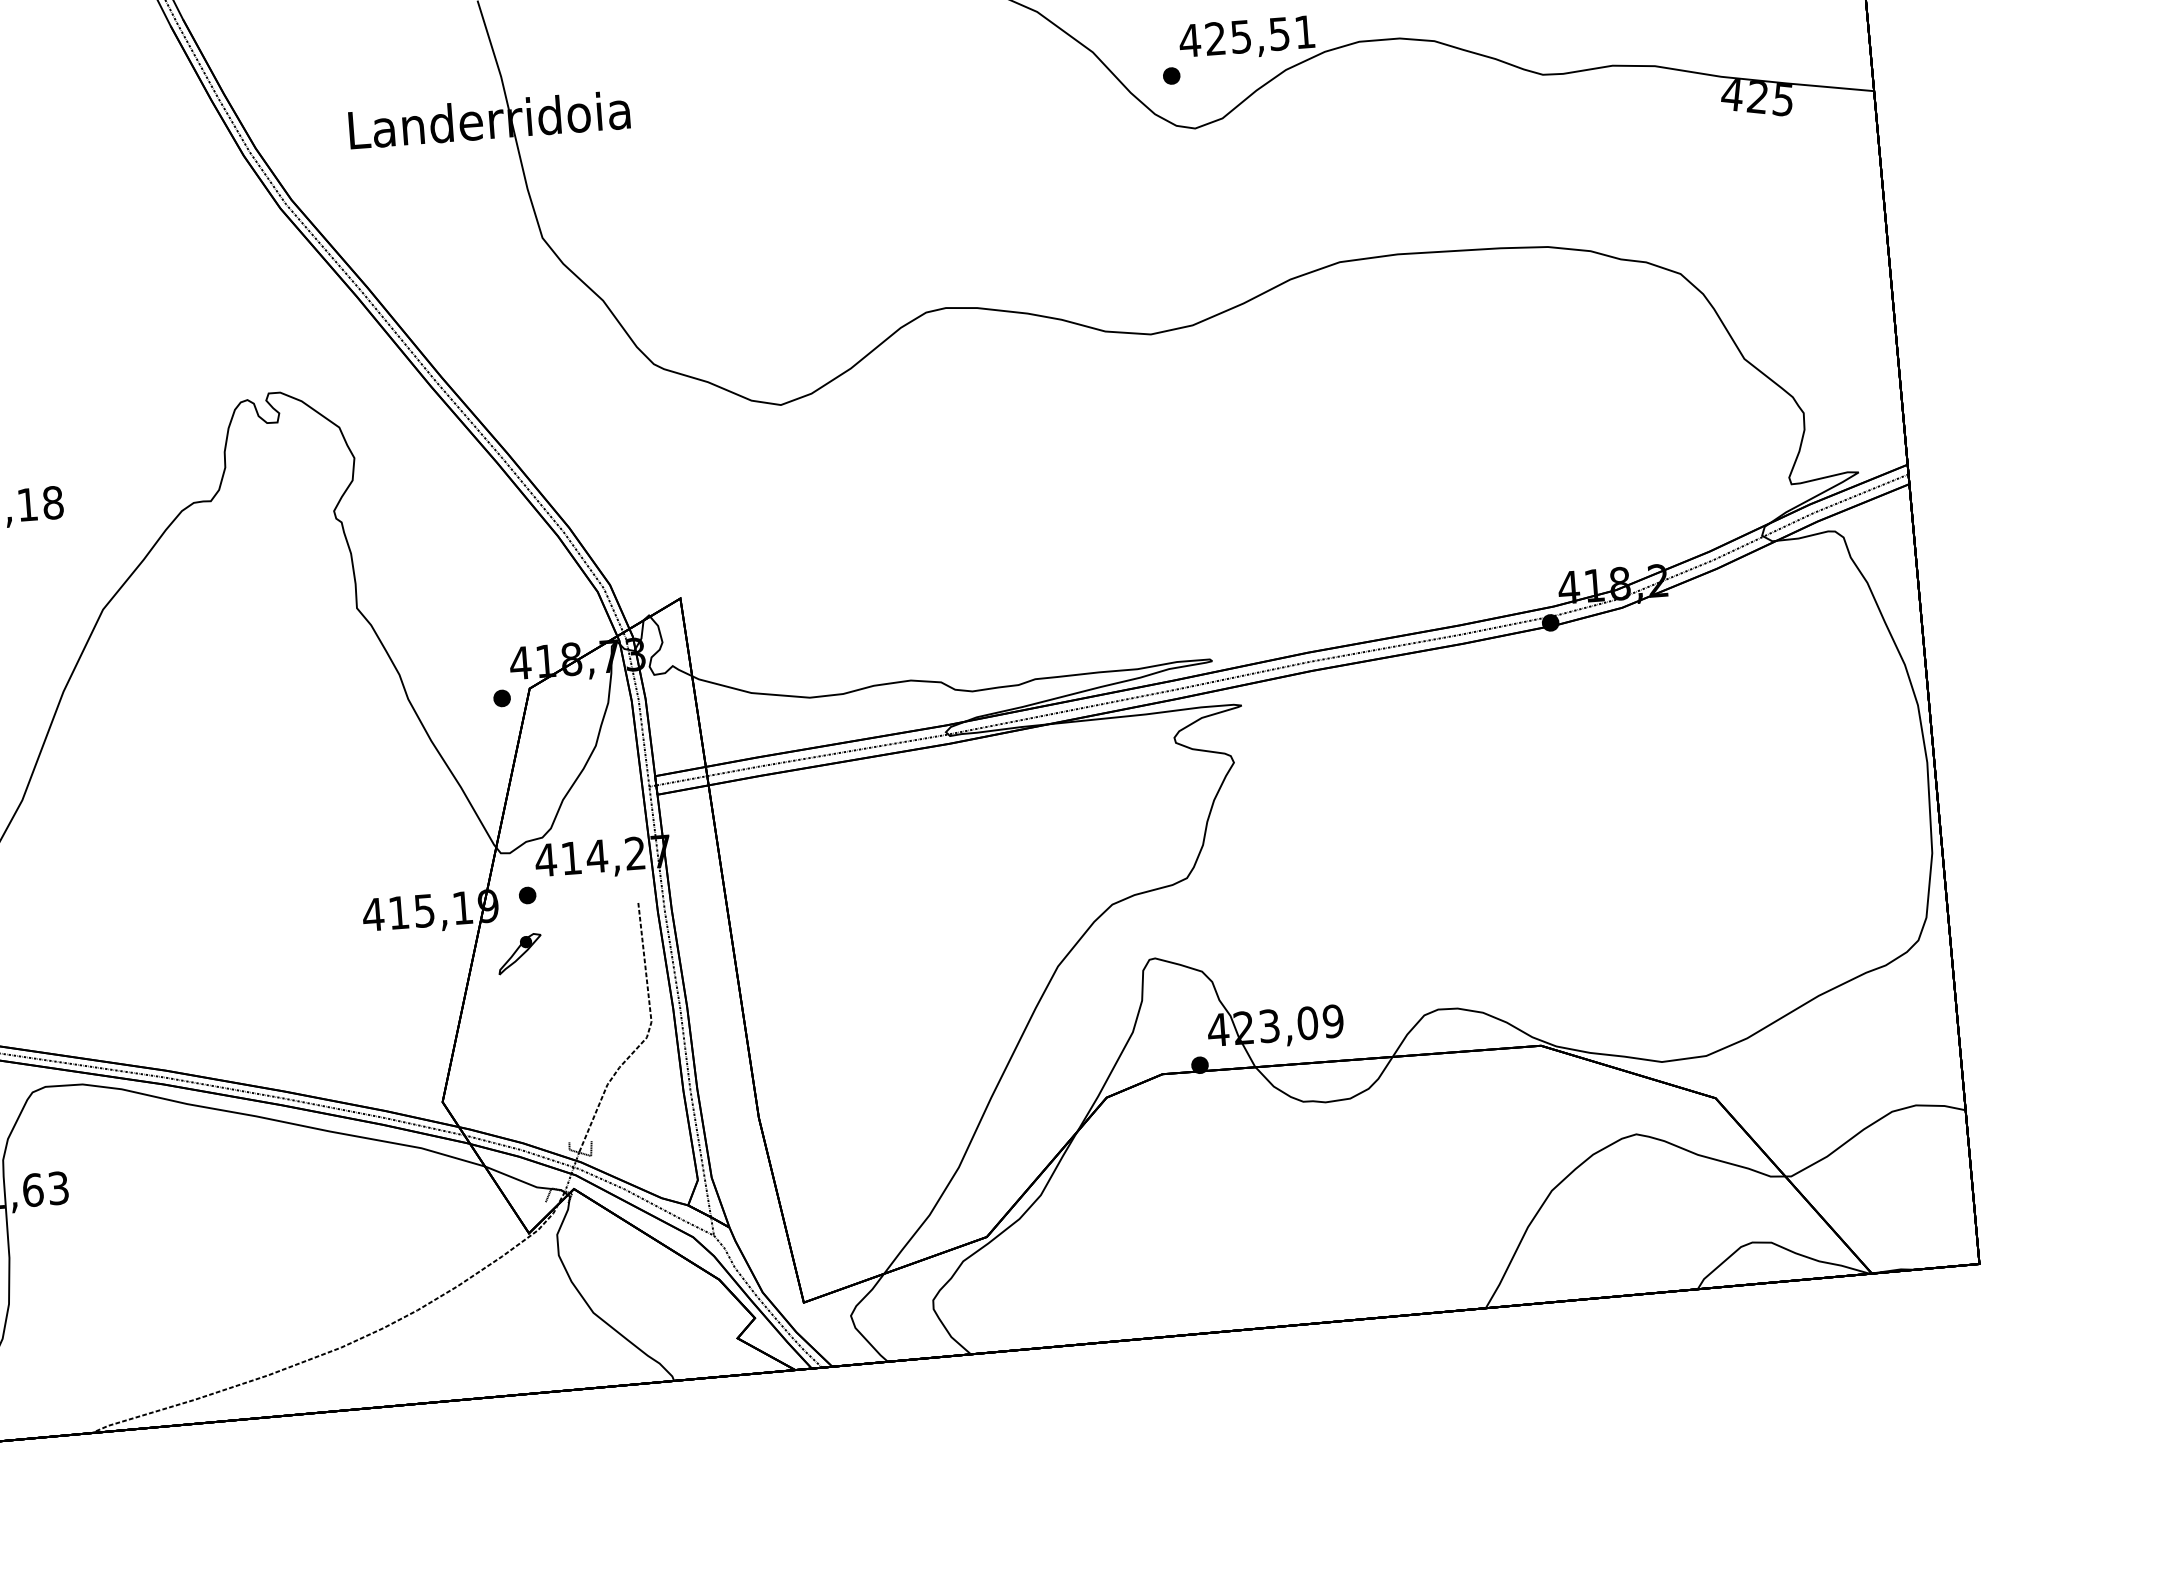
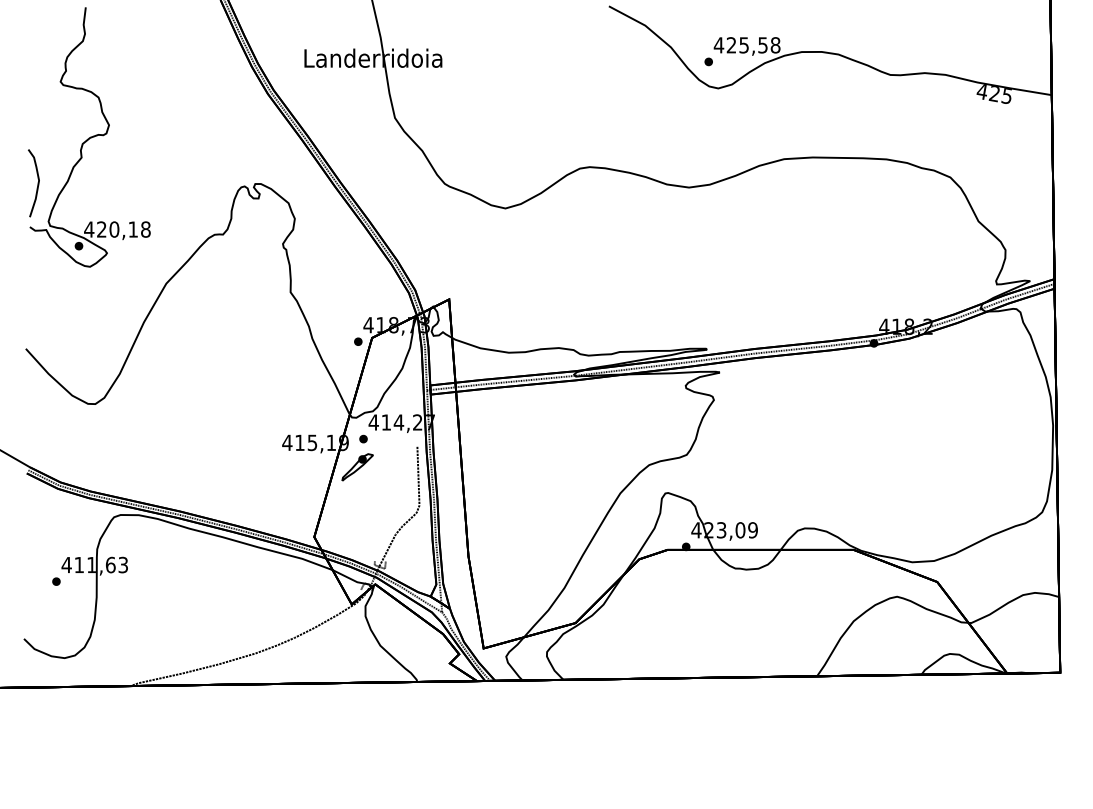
text: (1304, 32) -> (775, 45), 425,51 -> 425,58
part: (519, 954) -> (357, 467), size x1.43

